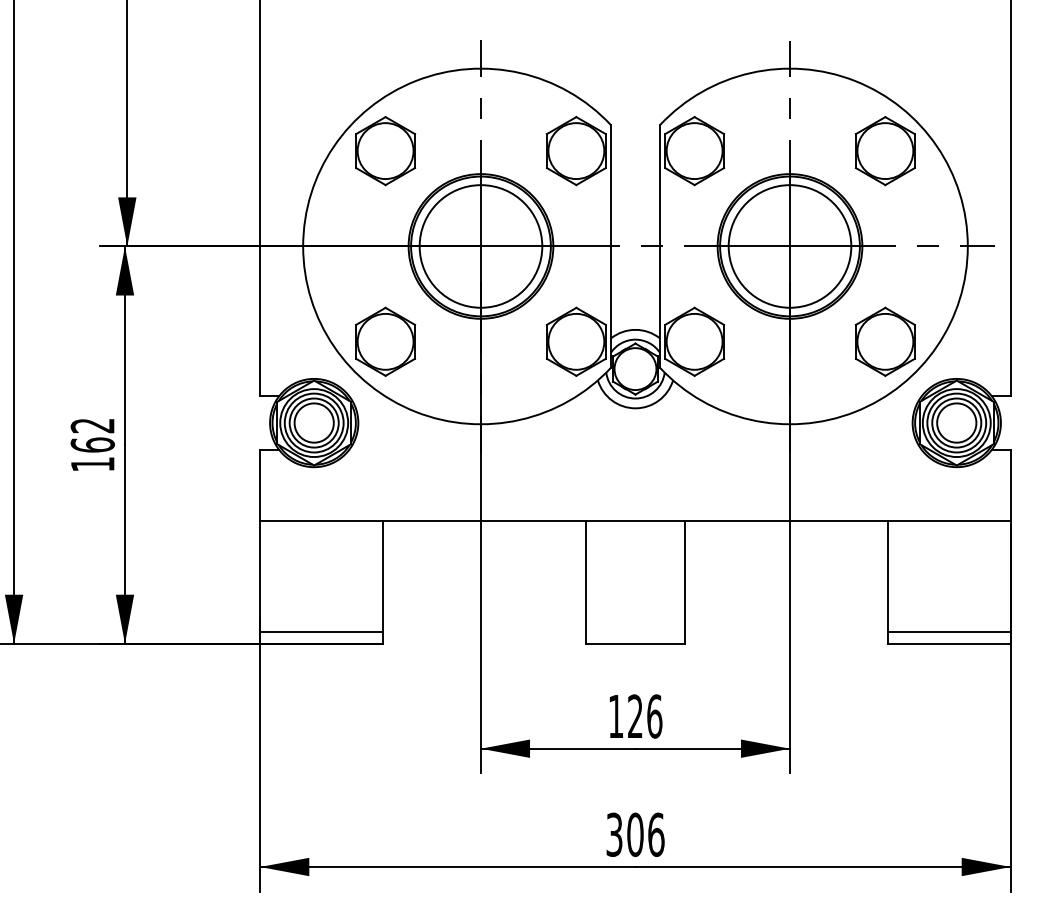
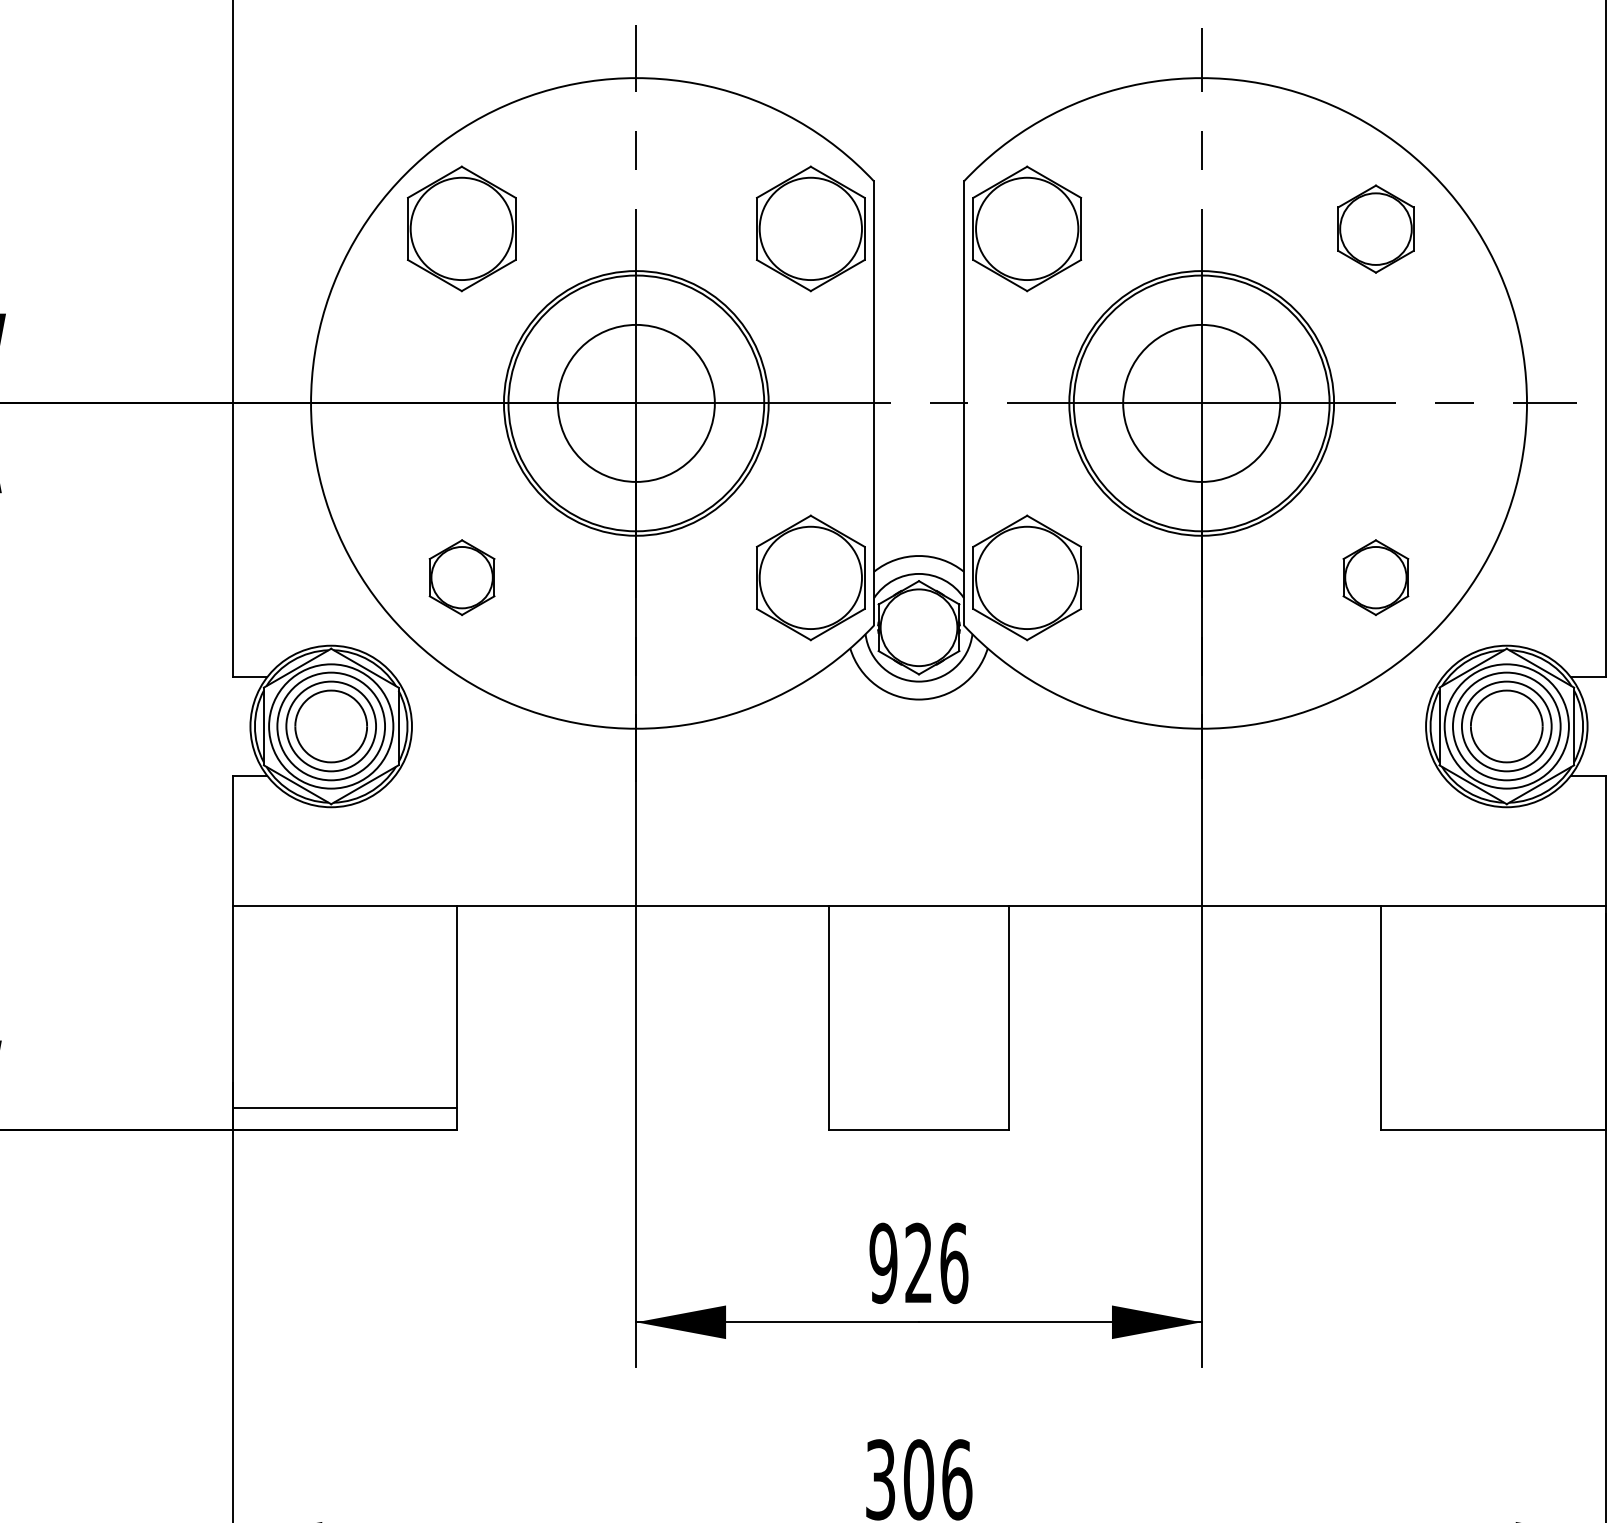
part: (884, 151) -> (1374, 229), size x0.7
circle: (480, 246) -> (635, 403), size x0.7
circle: (789, 246) -> (1200, 403), size x0.7
part: (385, 341) -> (461, 577), size x0.6
part: (884, 341) -> (1374, 577), size x0.6
line: (949, 631) -> (1493, 1107), removed
text: (615, 716) -> (882, 1263), 126 -> 926

